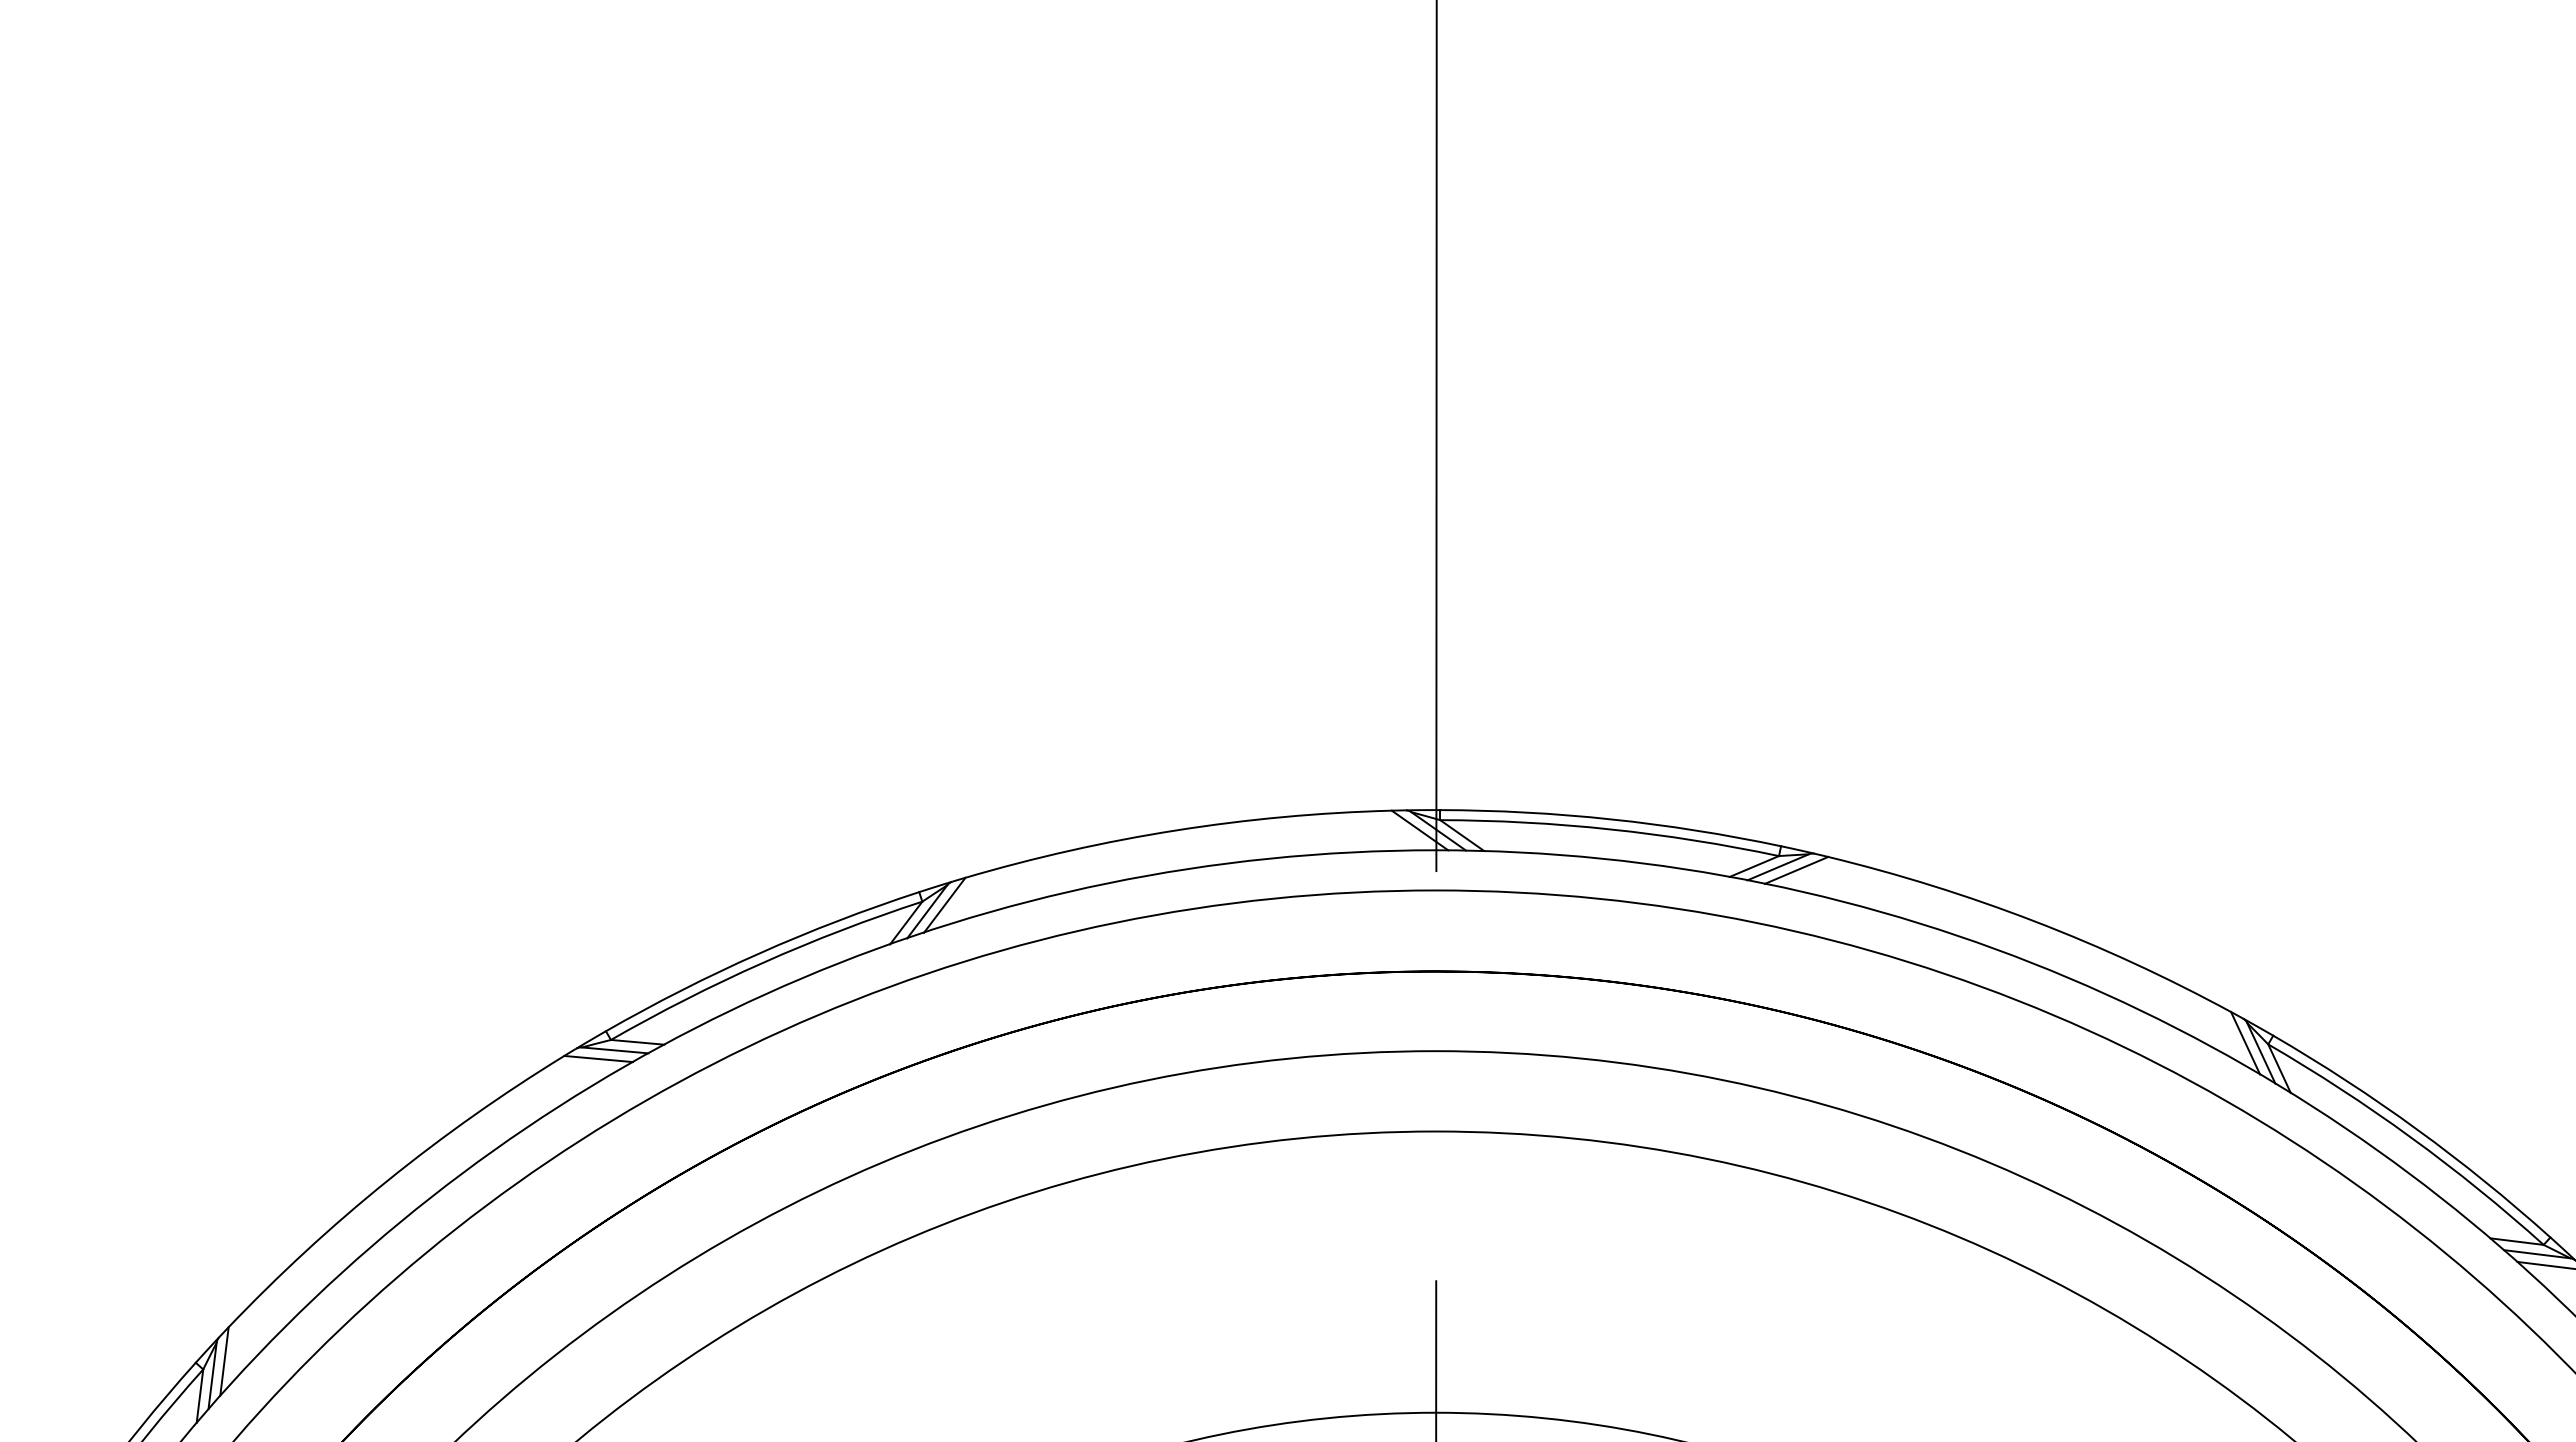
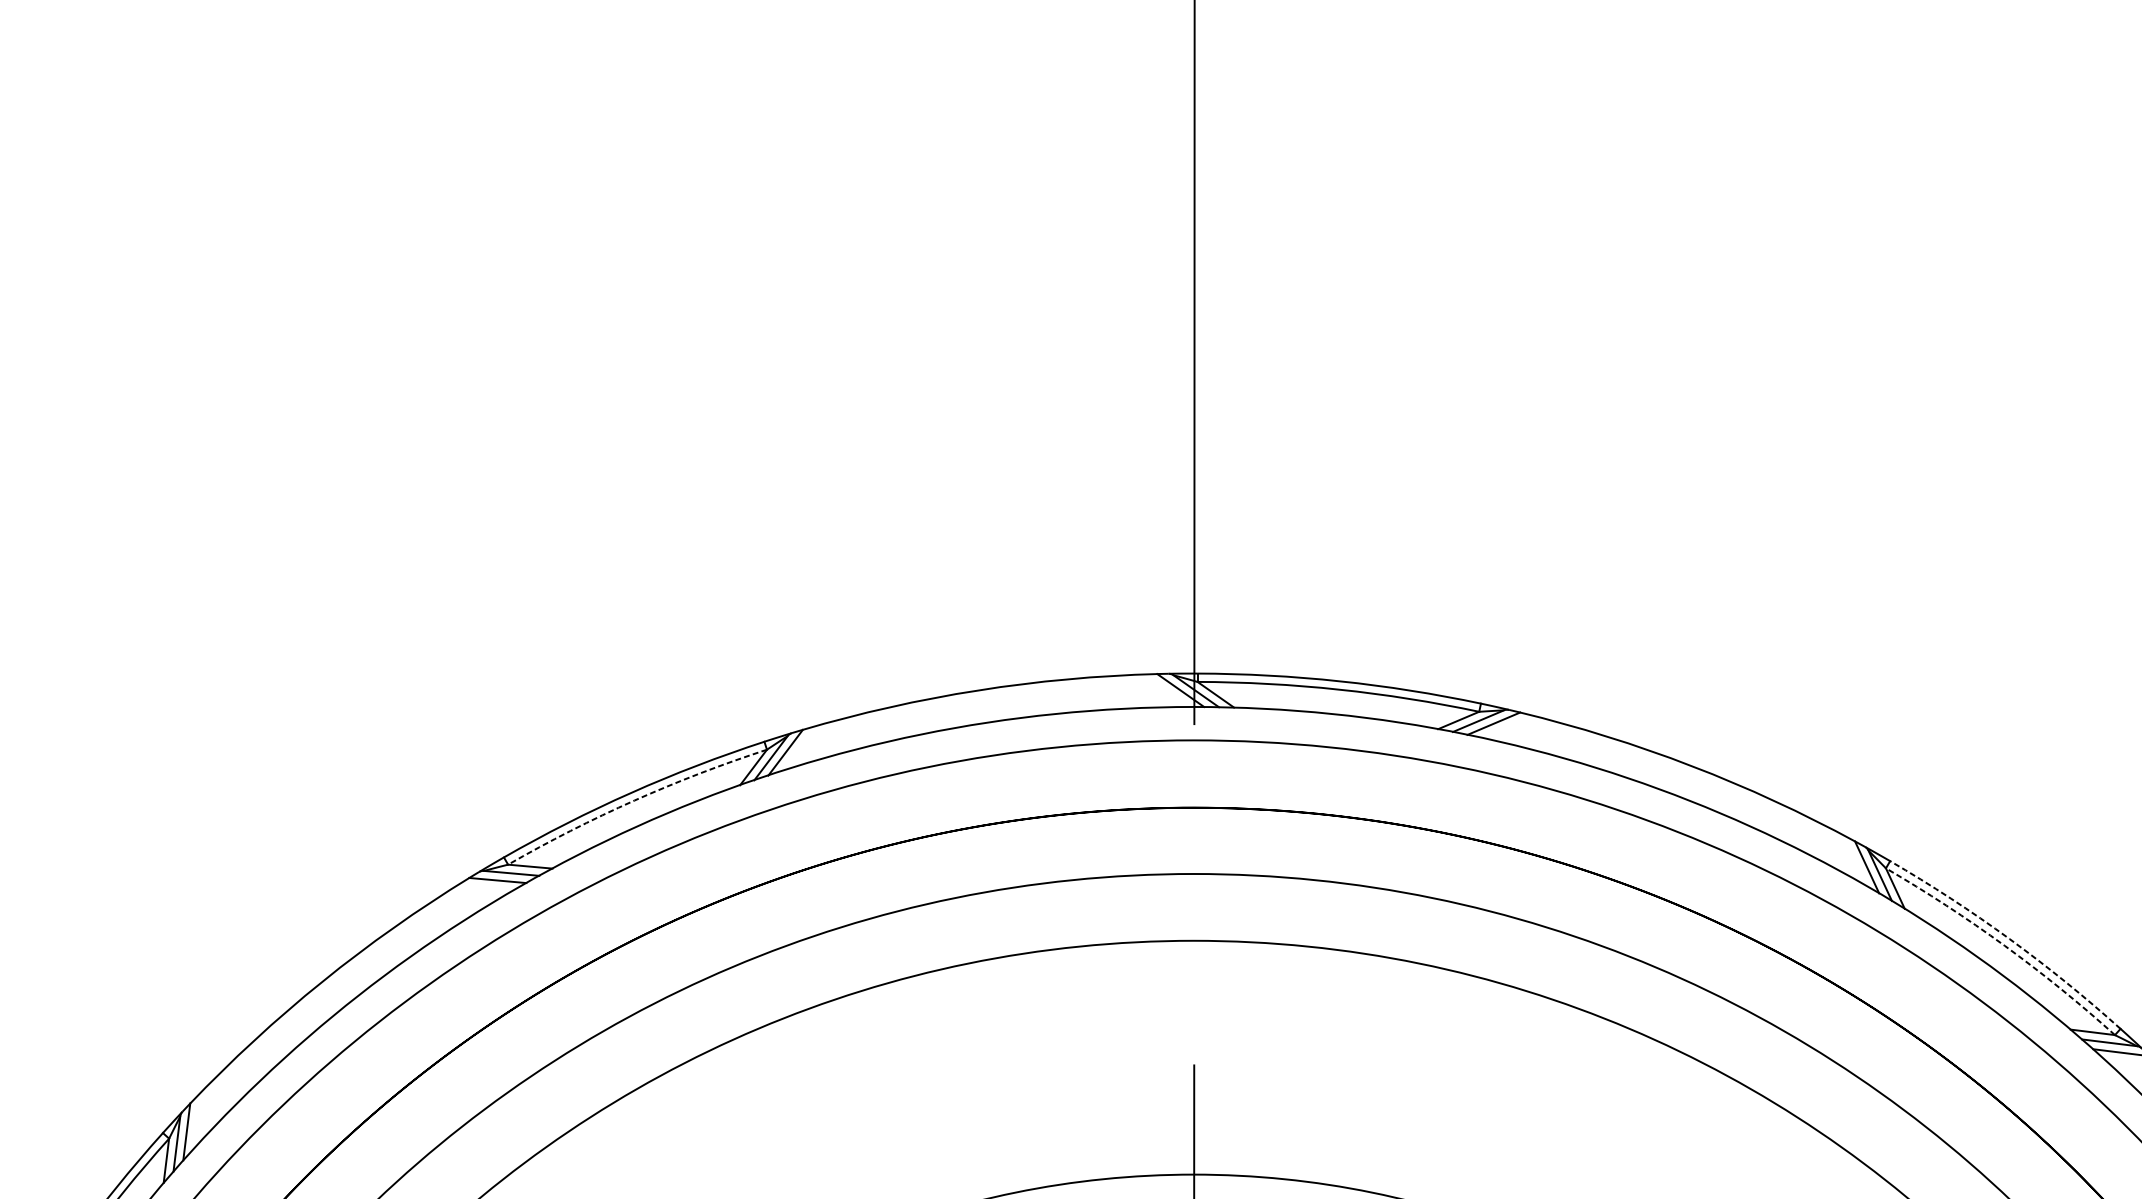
arc: (763, 962) -> (634, 800), solid -> dashed
arc: (2417, 1129) -> (2010, 939), solid -> dashed
arc: (2411, 1137) -> (2005, 945), solid -> dashed

